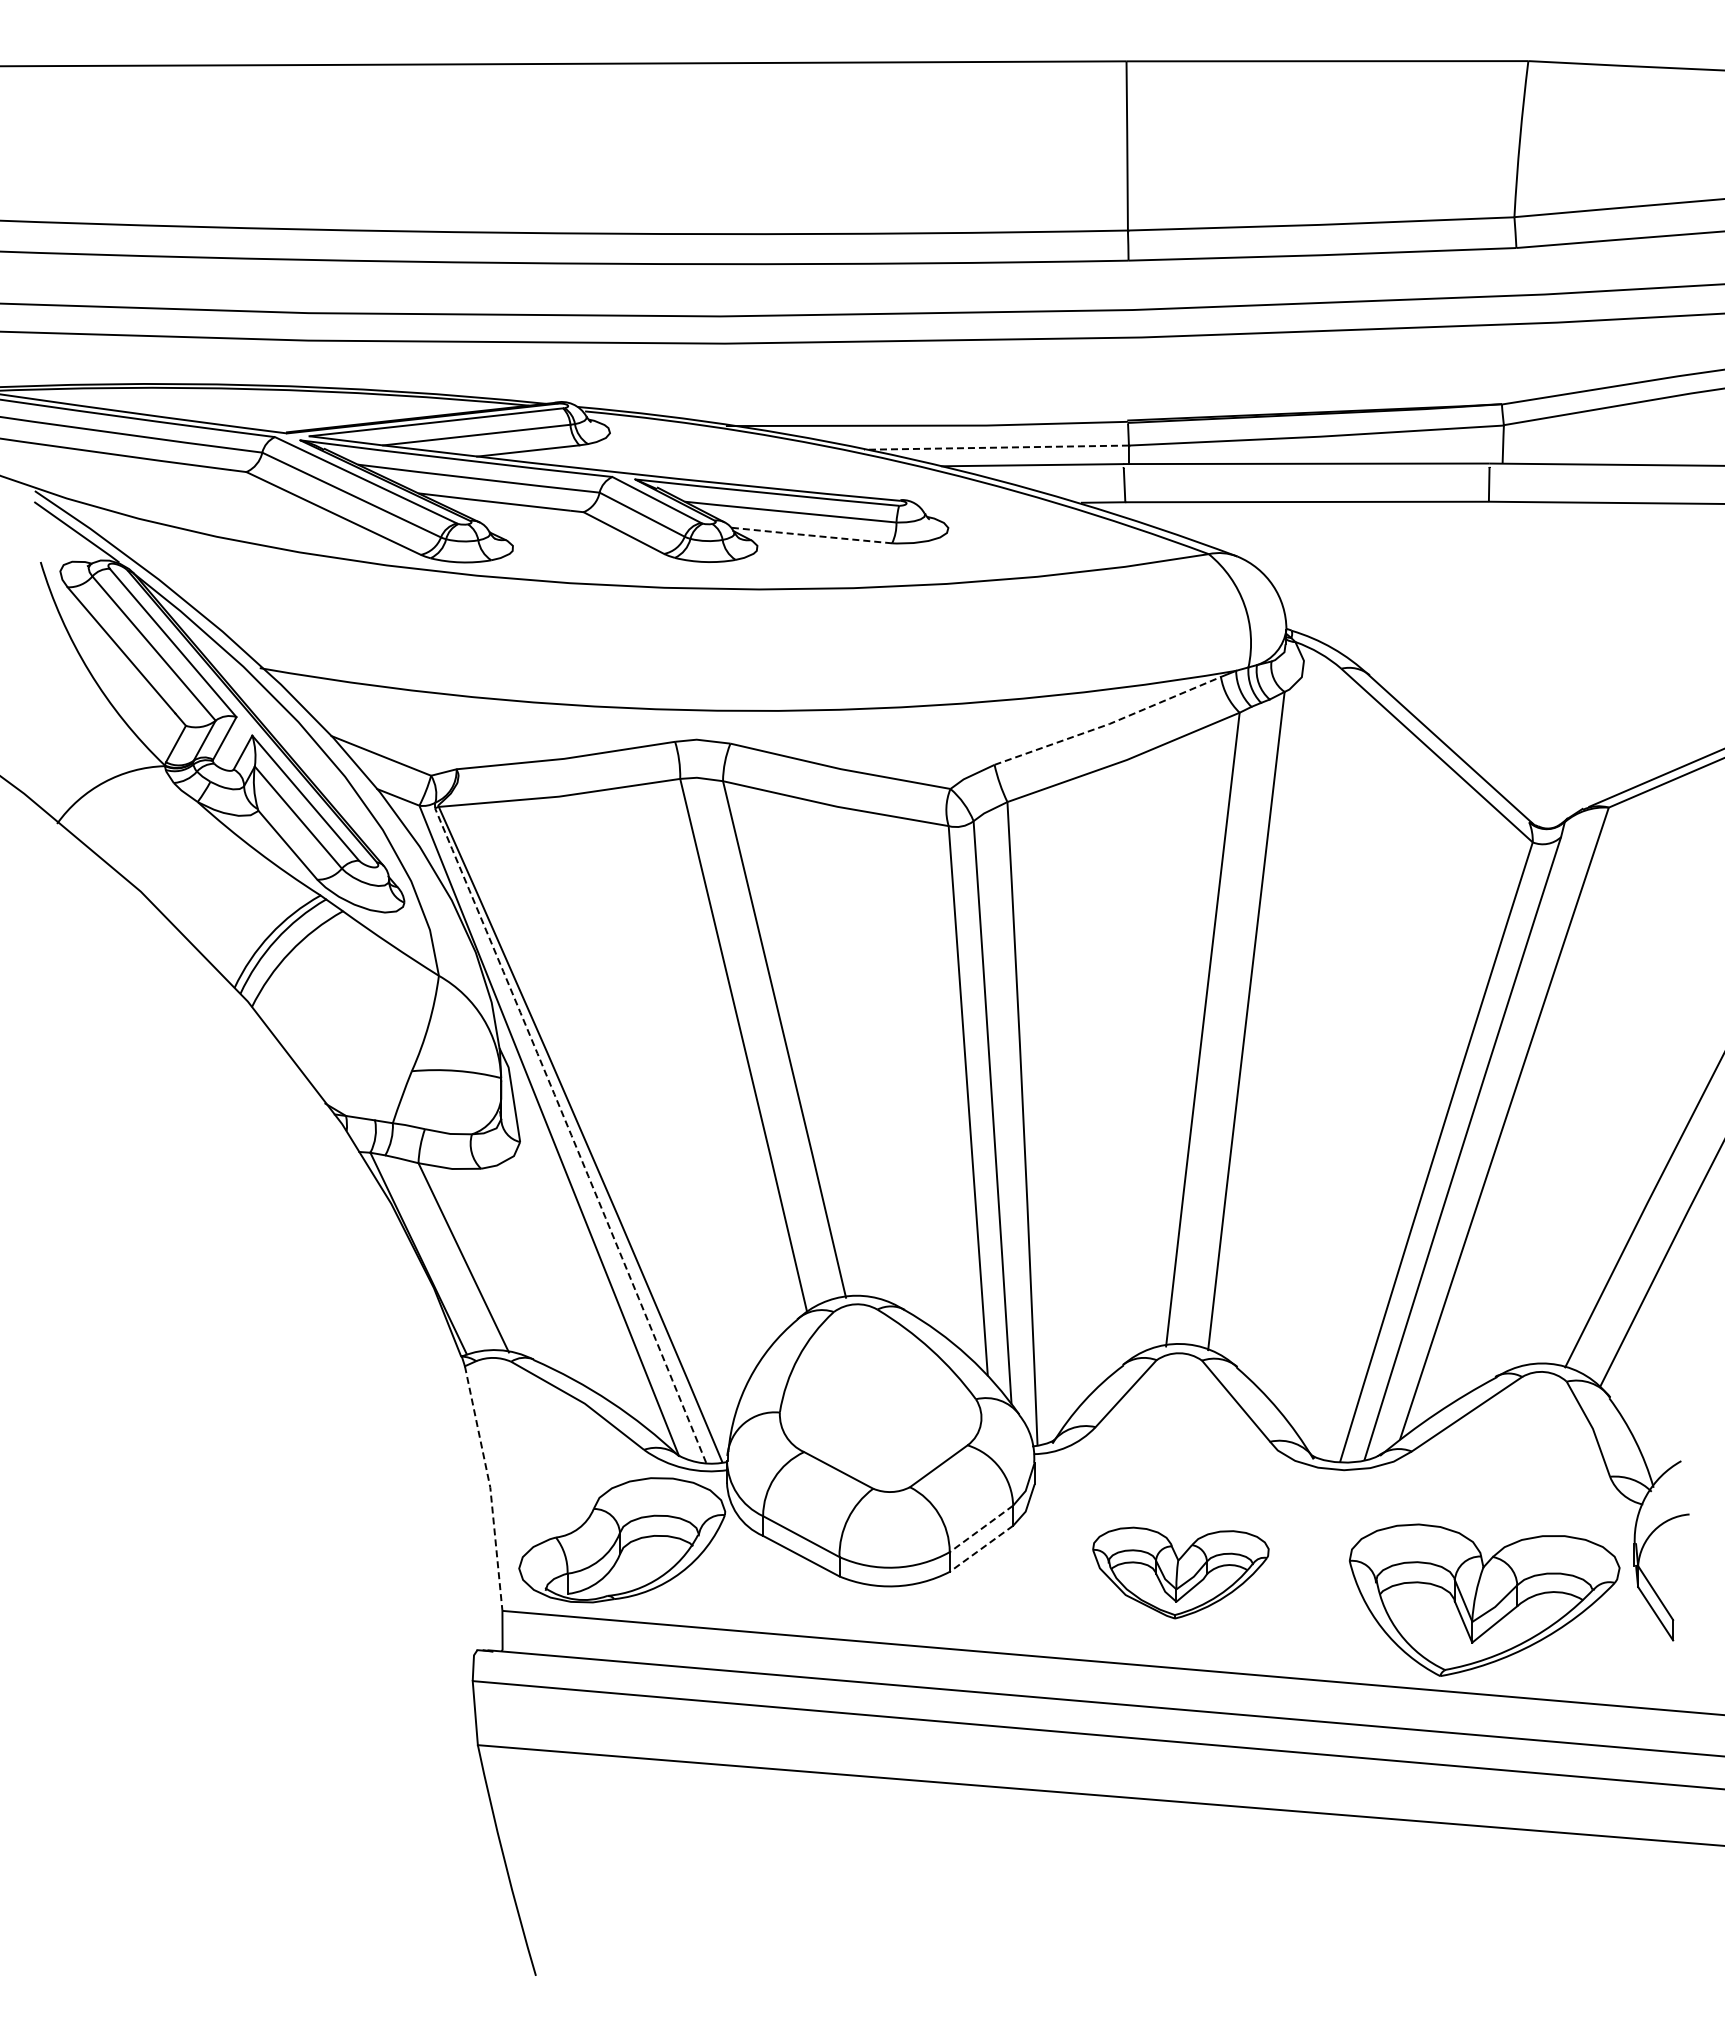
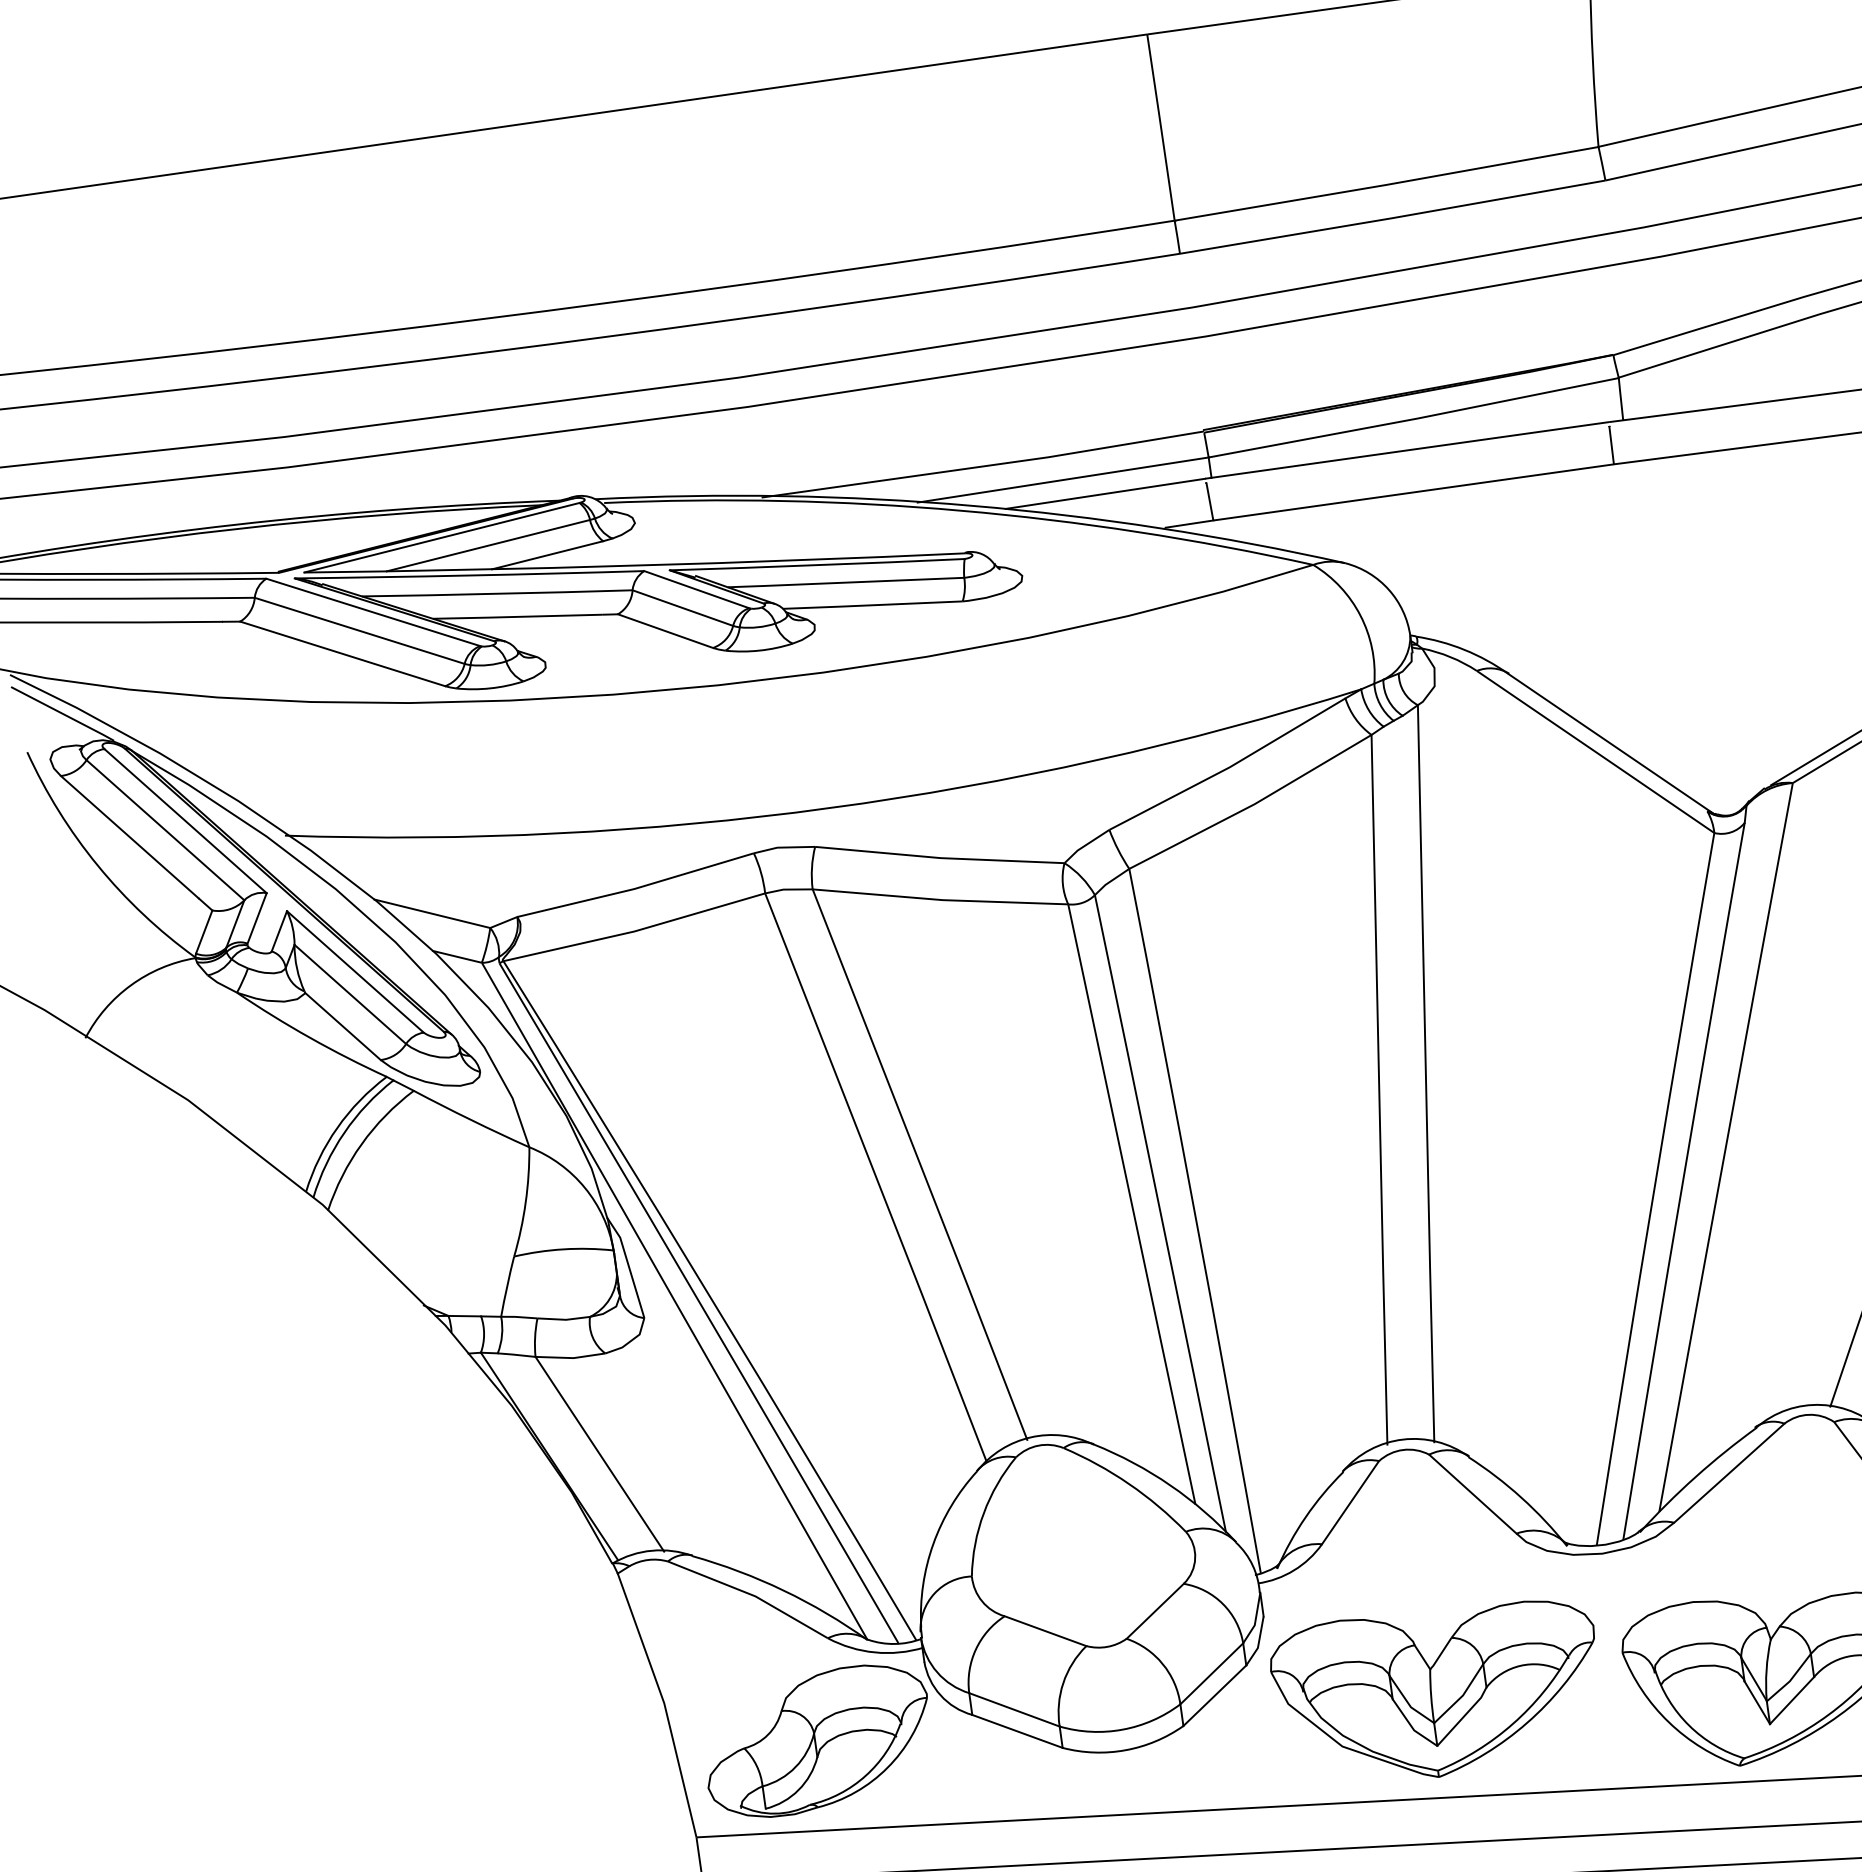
line: (996, 447) -> (1063, 479), dashed -> solid
line: (811, 535) -> (872, 605), dashed -> solid
line: (1109, 724) -> (1229, 767), dashed -> solid
arc: (571, 1135) -> (699, 1302), dashed -> solid
line: (490, 1487) -> (664, 1703), dashed -> solid
line: (981, 1529) -> (1211, 1674), dashed -> solid
line: (981, 1549) -> (1214, 1696), dashed -> solid
part: (1180, 1572) -> (1437, 1691), size x1.67

